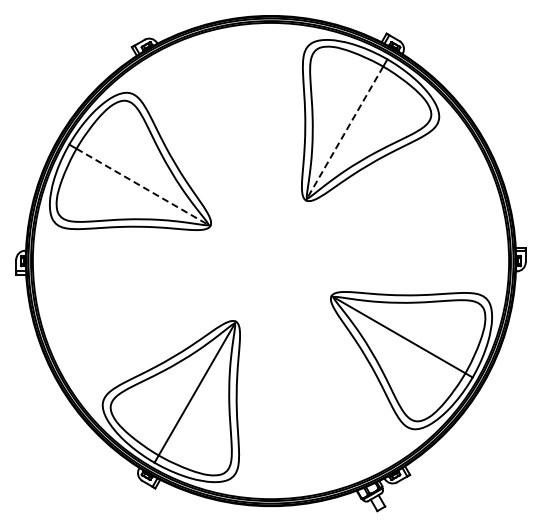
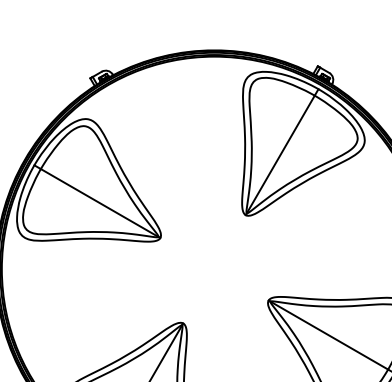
line: (344, 132) -> (280, 154), dashed -> solid
line: (142, 187) -> (99, 203), dashed -> solid

